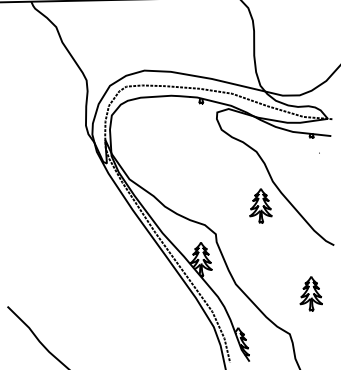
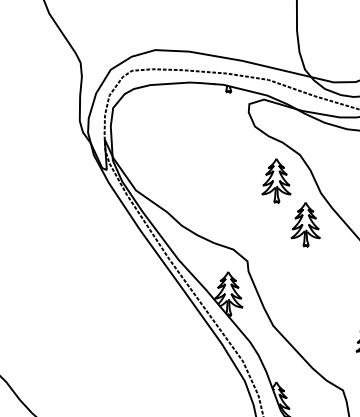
part: (237, 171) -> (275, 180), added

